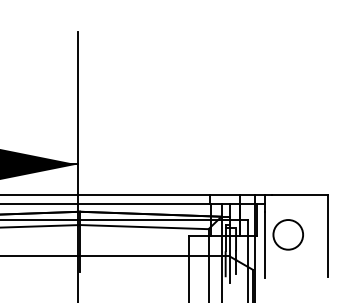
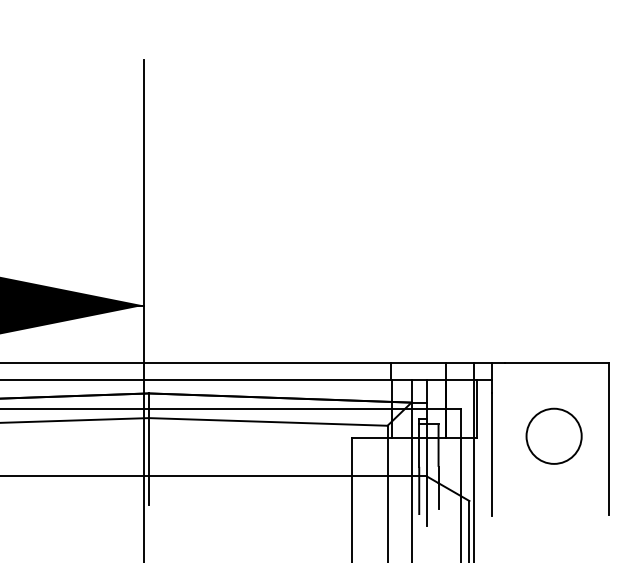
circle: (287, 234) -> (552, 435), moved

